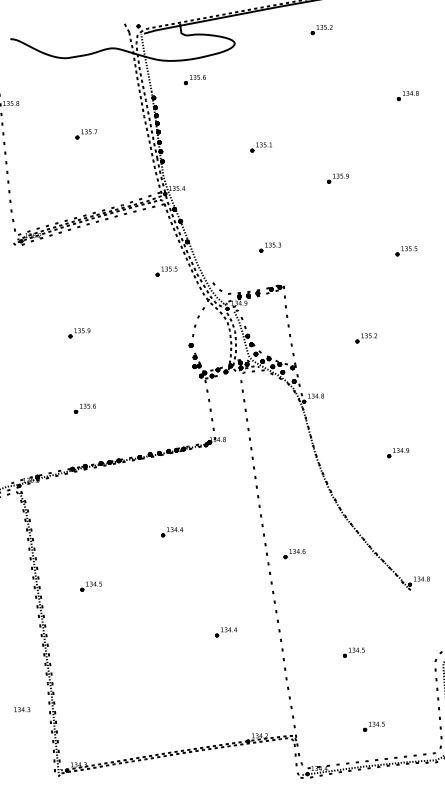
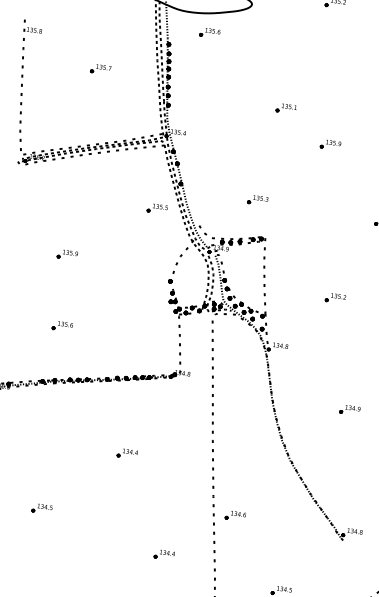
part: (260, 147) -> (285, 108), moved
part: (294, 554) -> (235, 516), moved
part: (90, 586) -> (41, 508), moved

